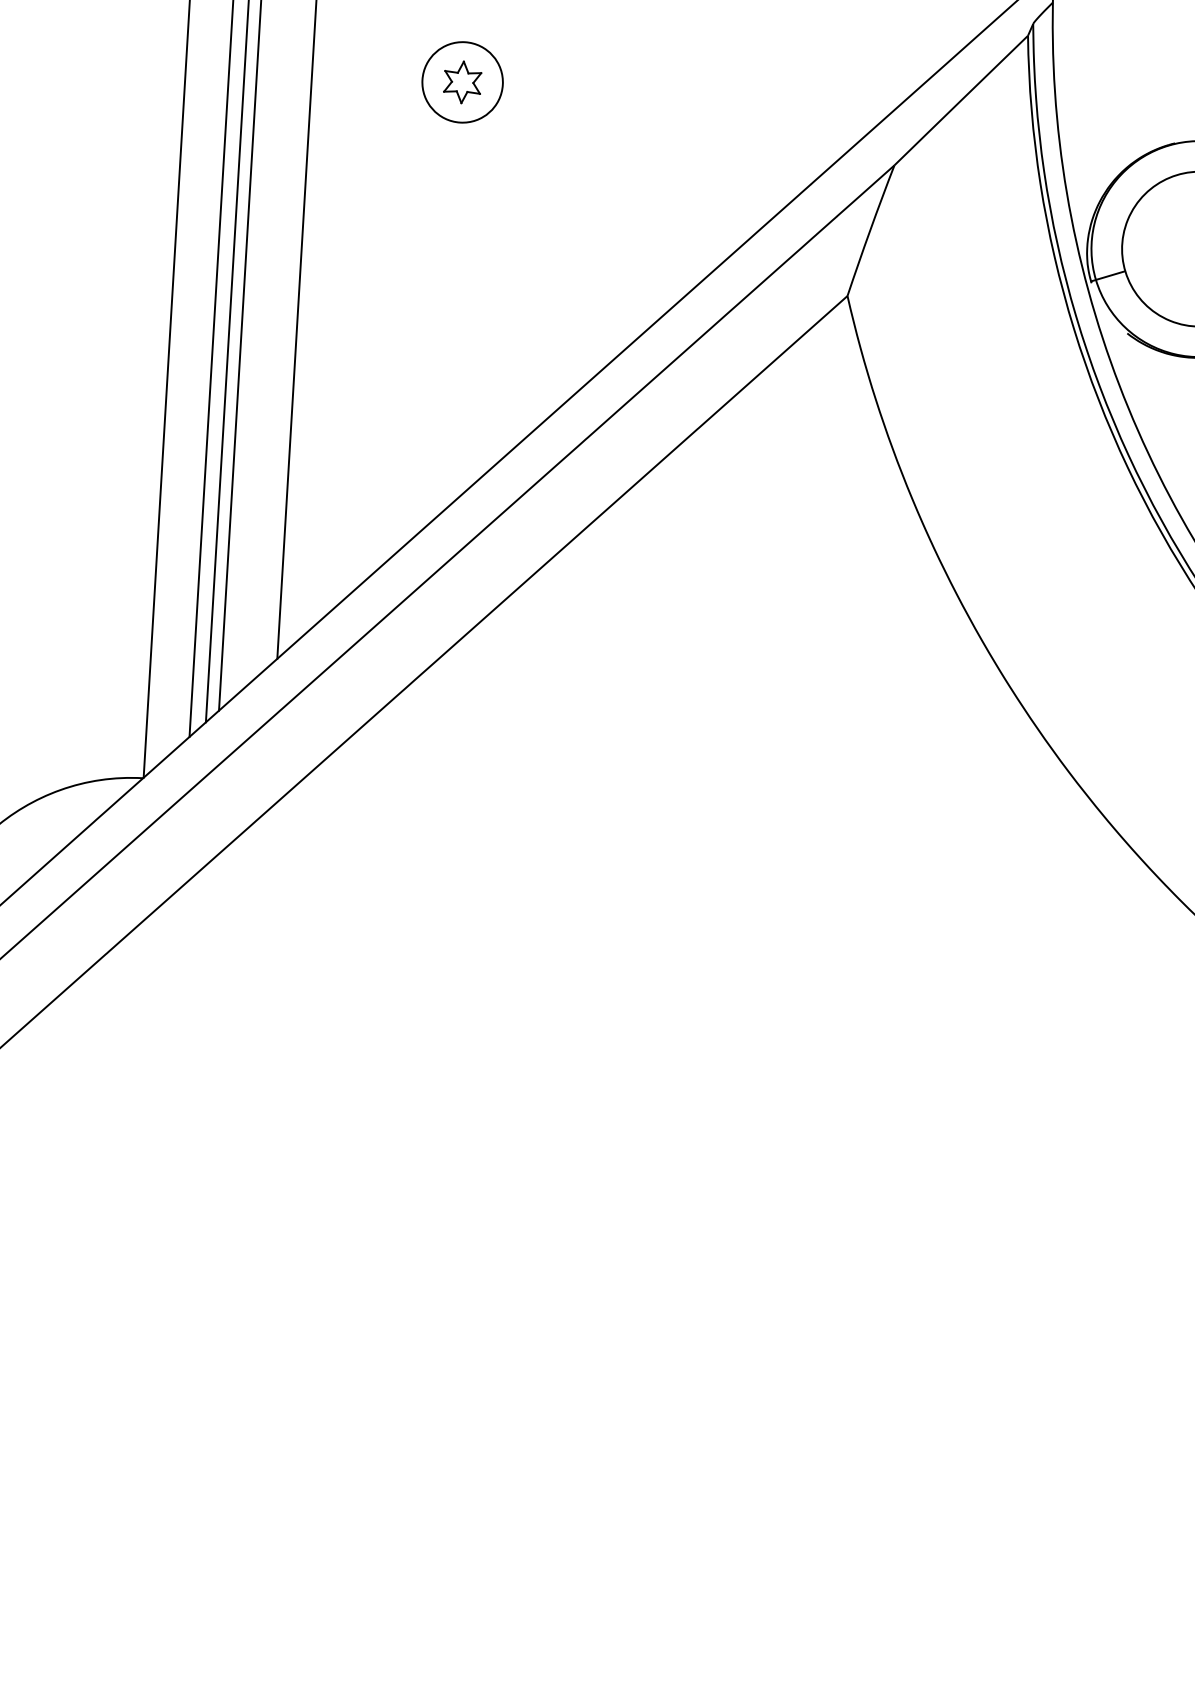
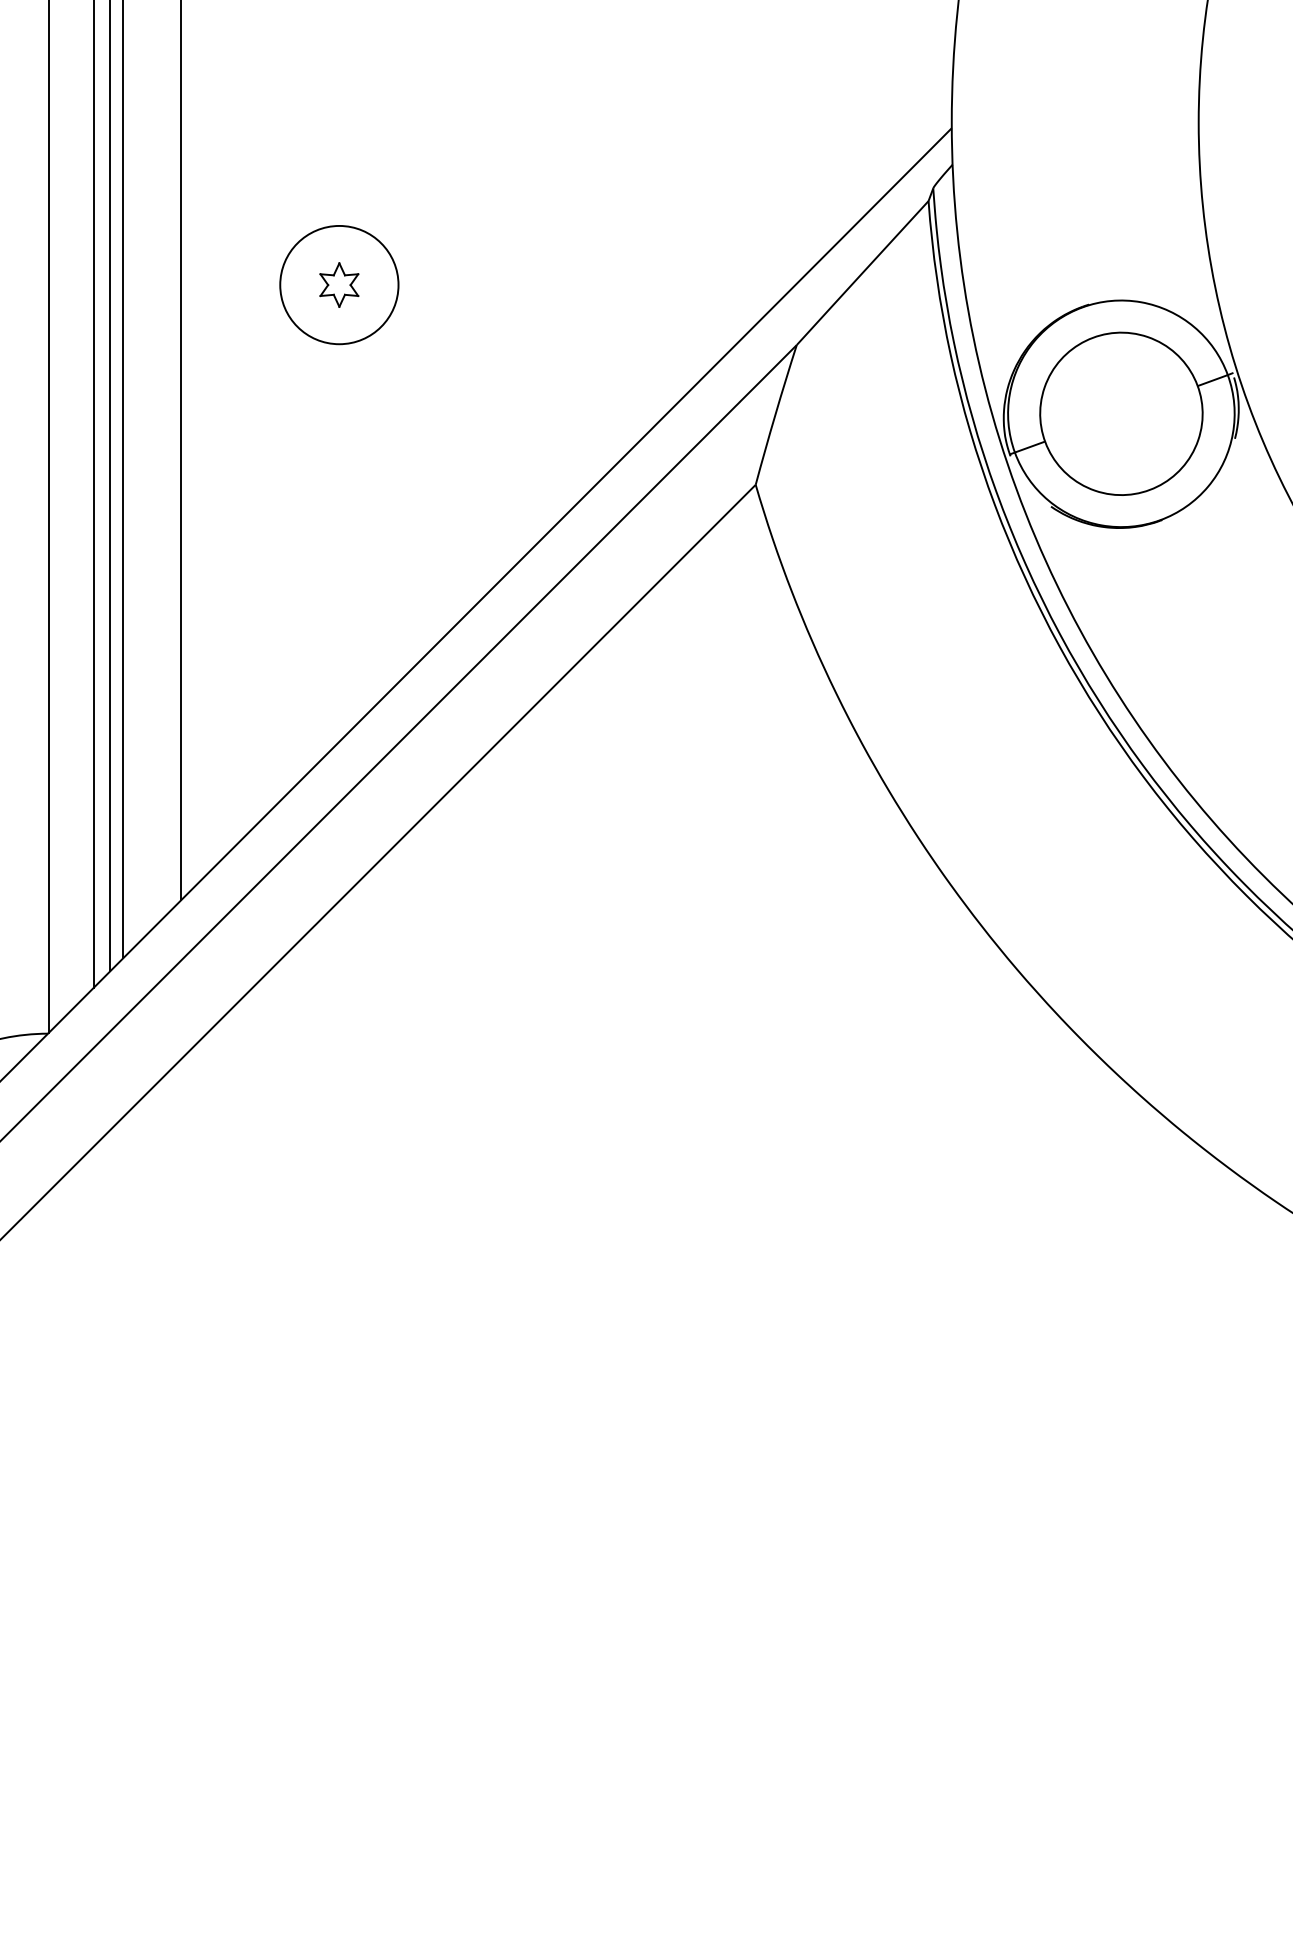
circle: (462, 81) -> (339, 284), size x1.4

